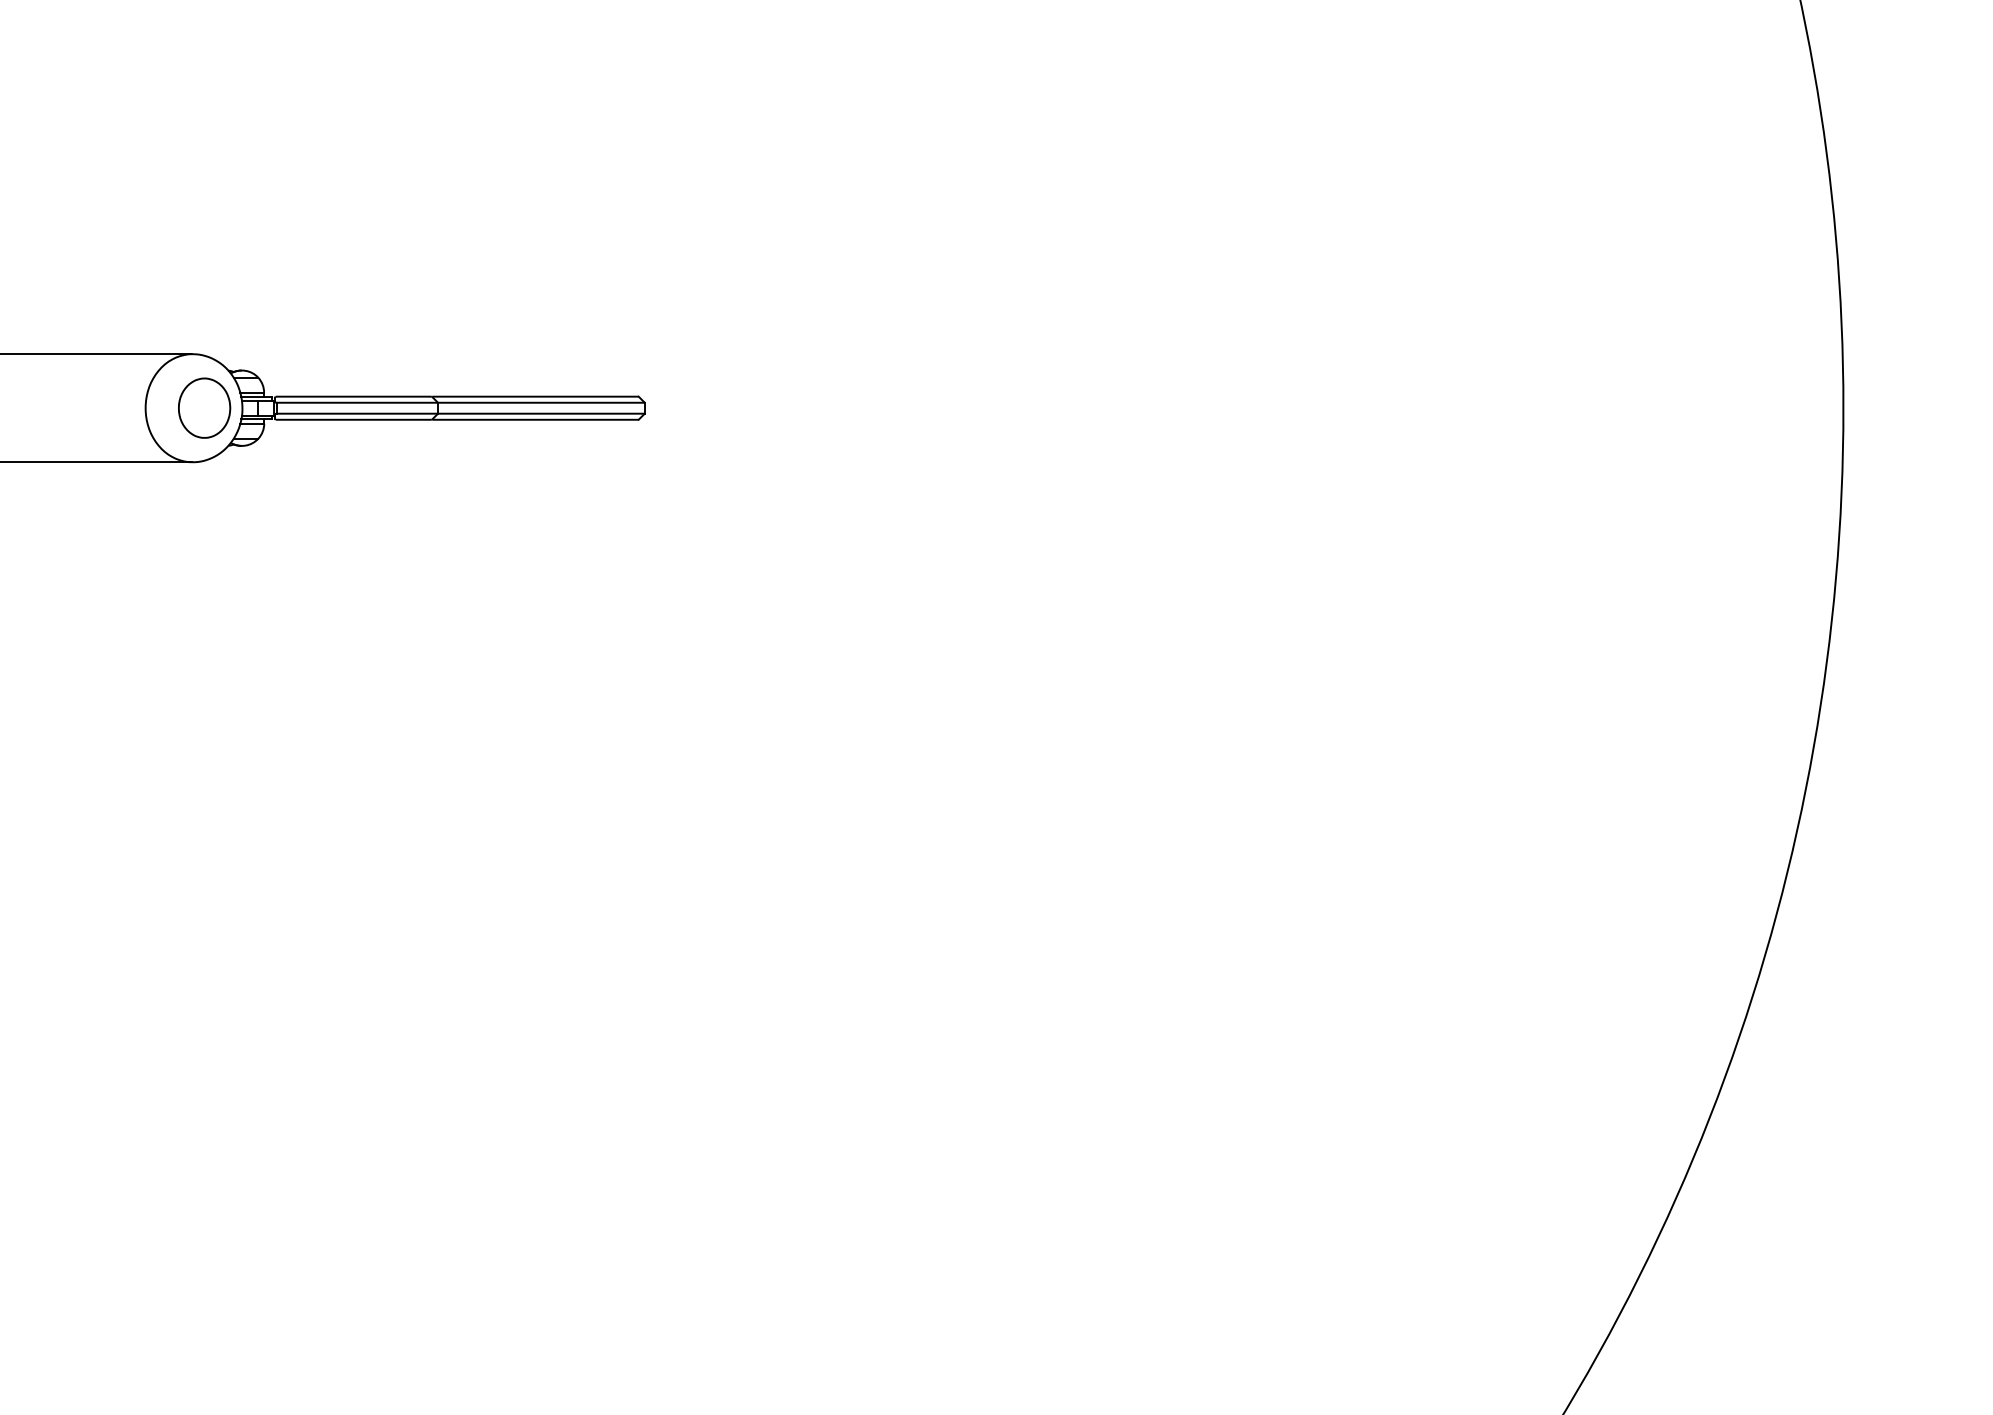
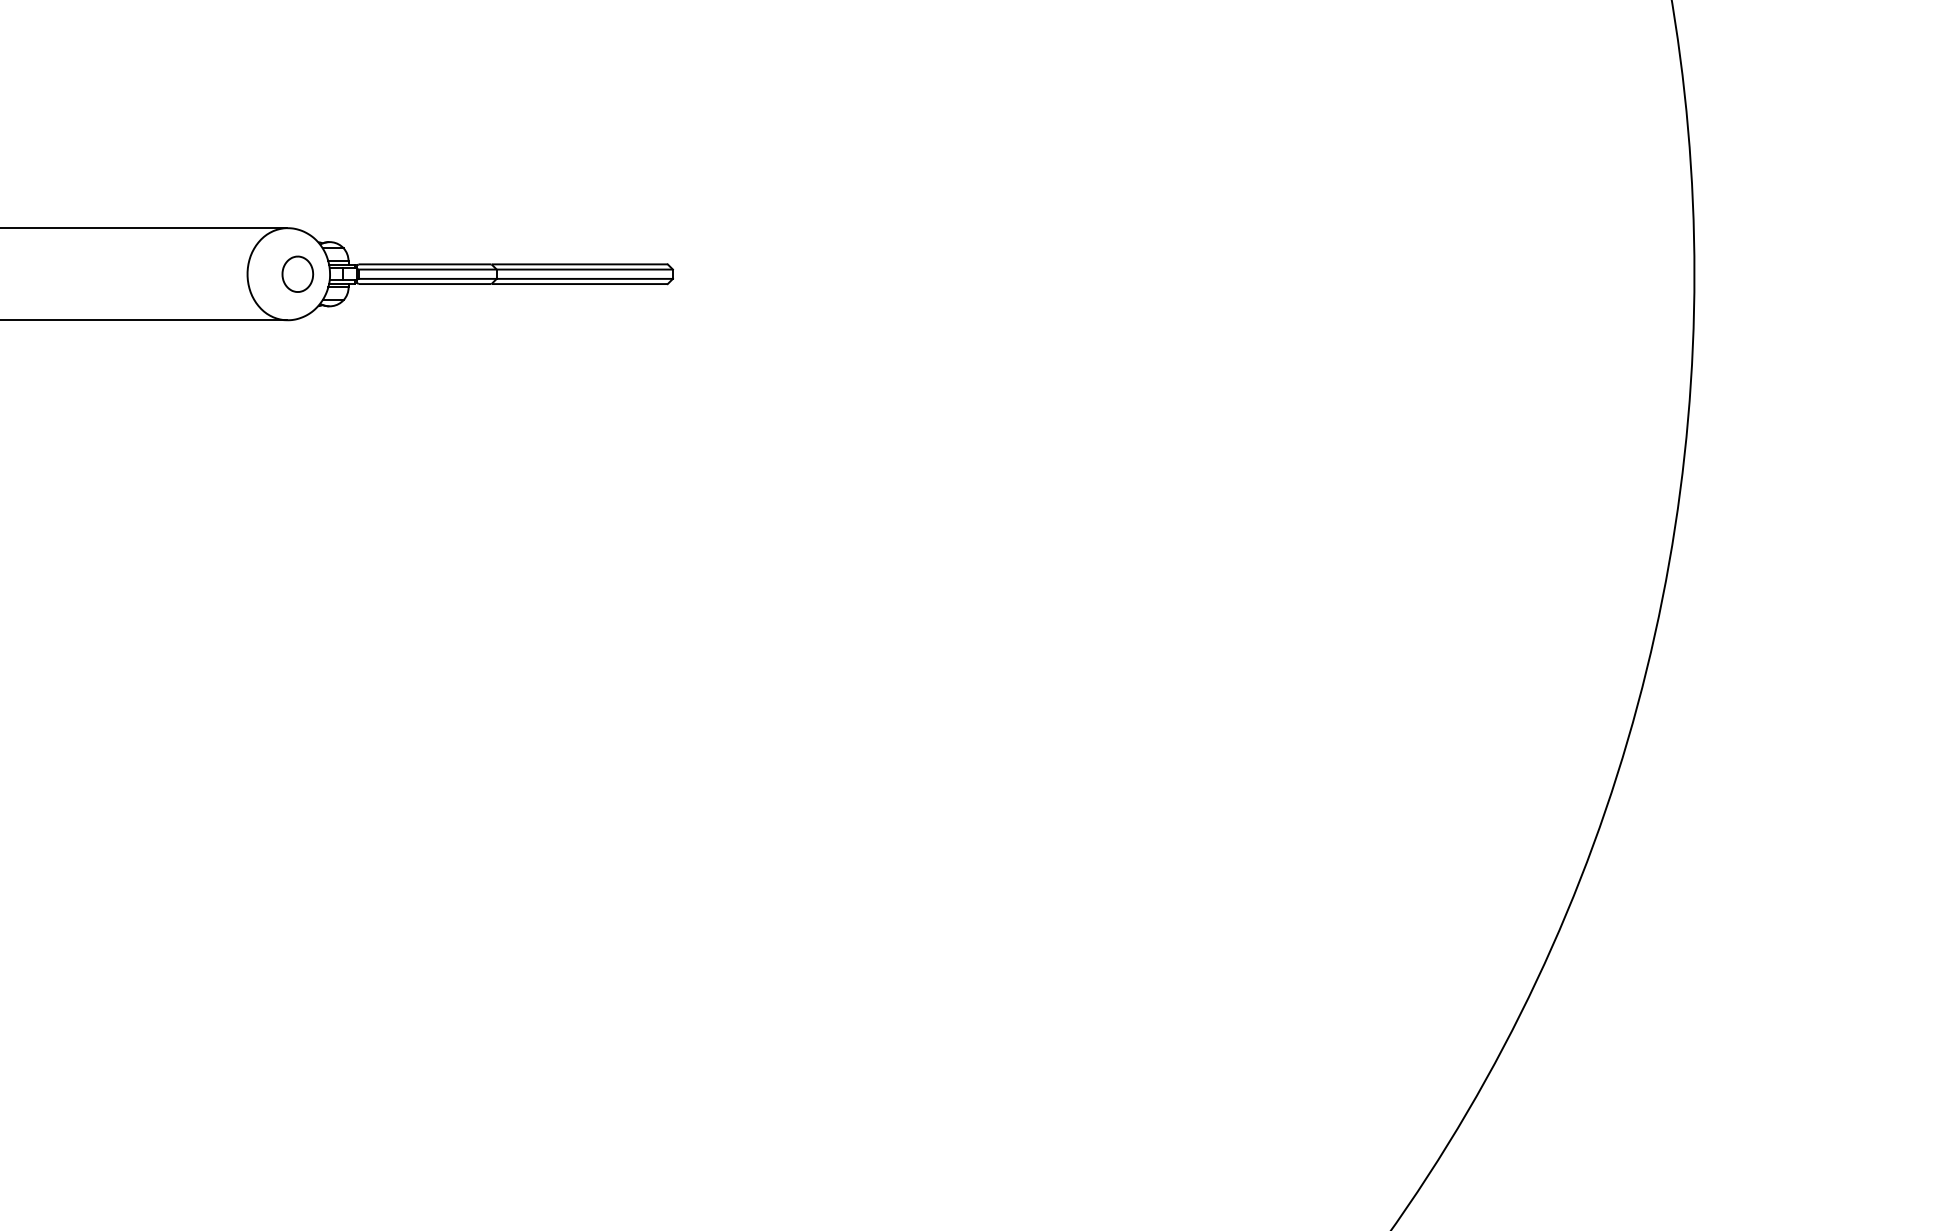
part: (204, 408) -> (297, 274), size x0.7

